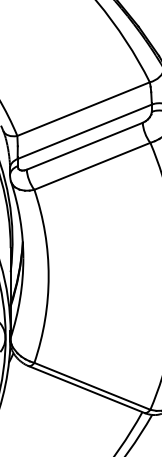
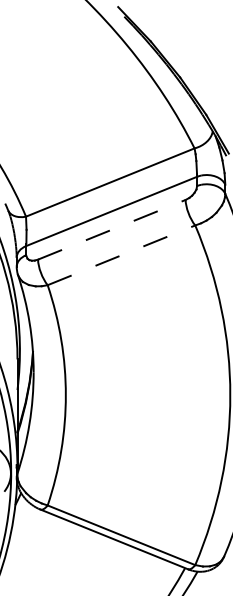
line: (84, 146) -> (111, 229), solid -> dashed
line: (92, 166) -> (121, 255), solid -> dashed

